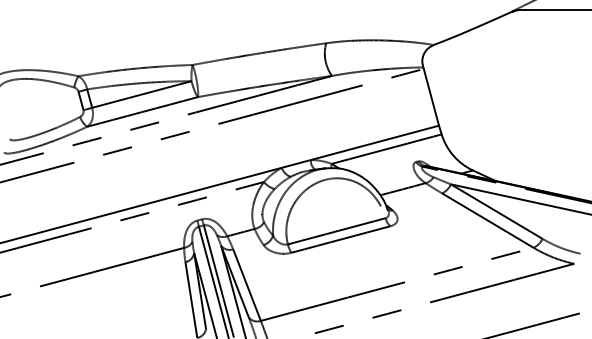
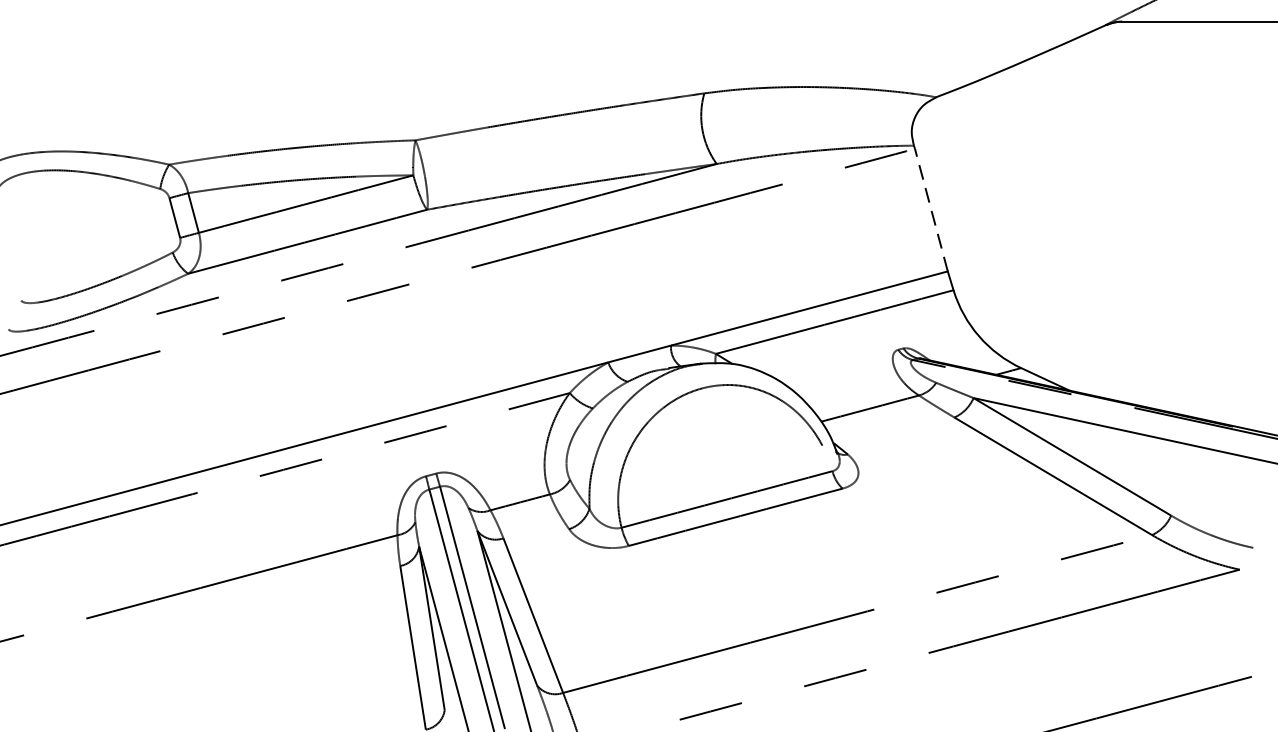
line: (431, 96) -> (931, 208), solid -> dashed

